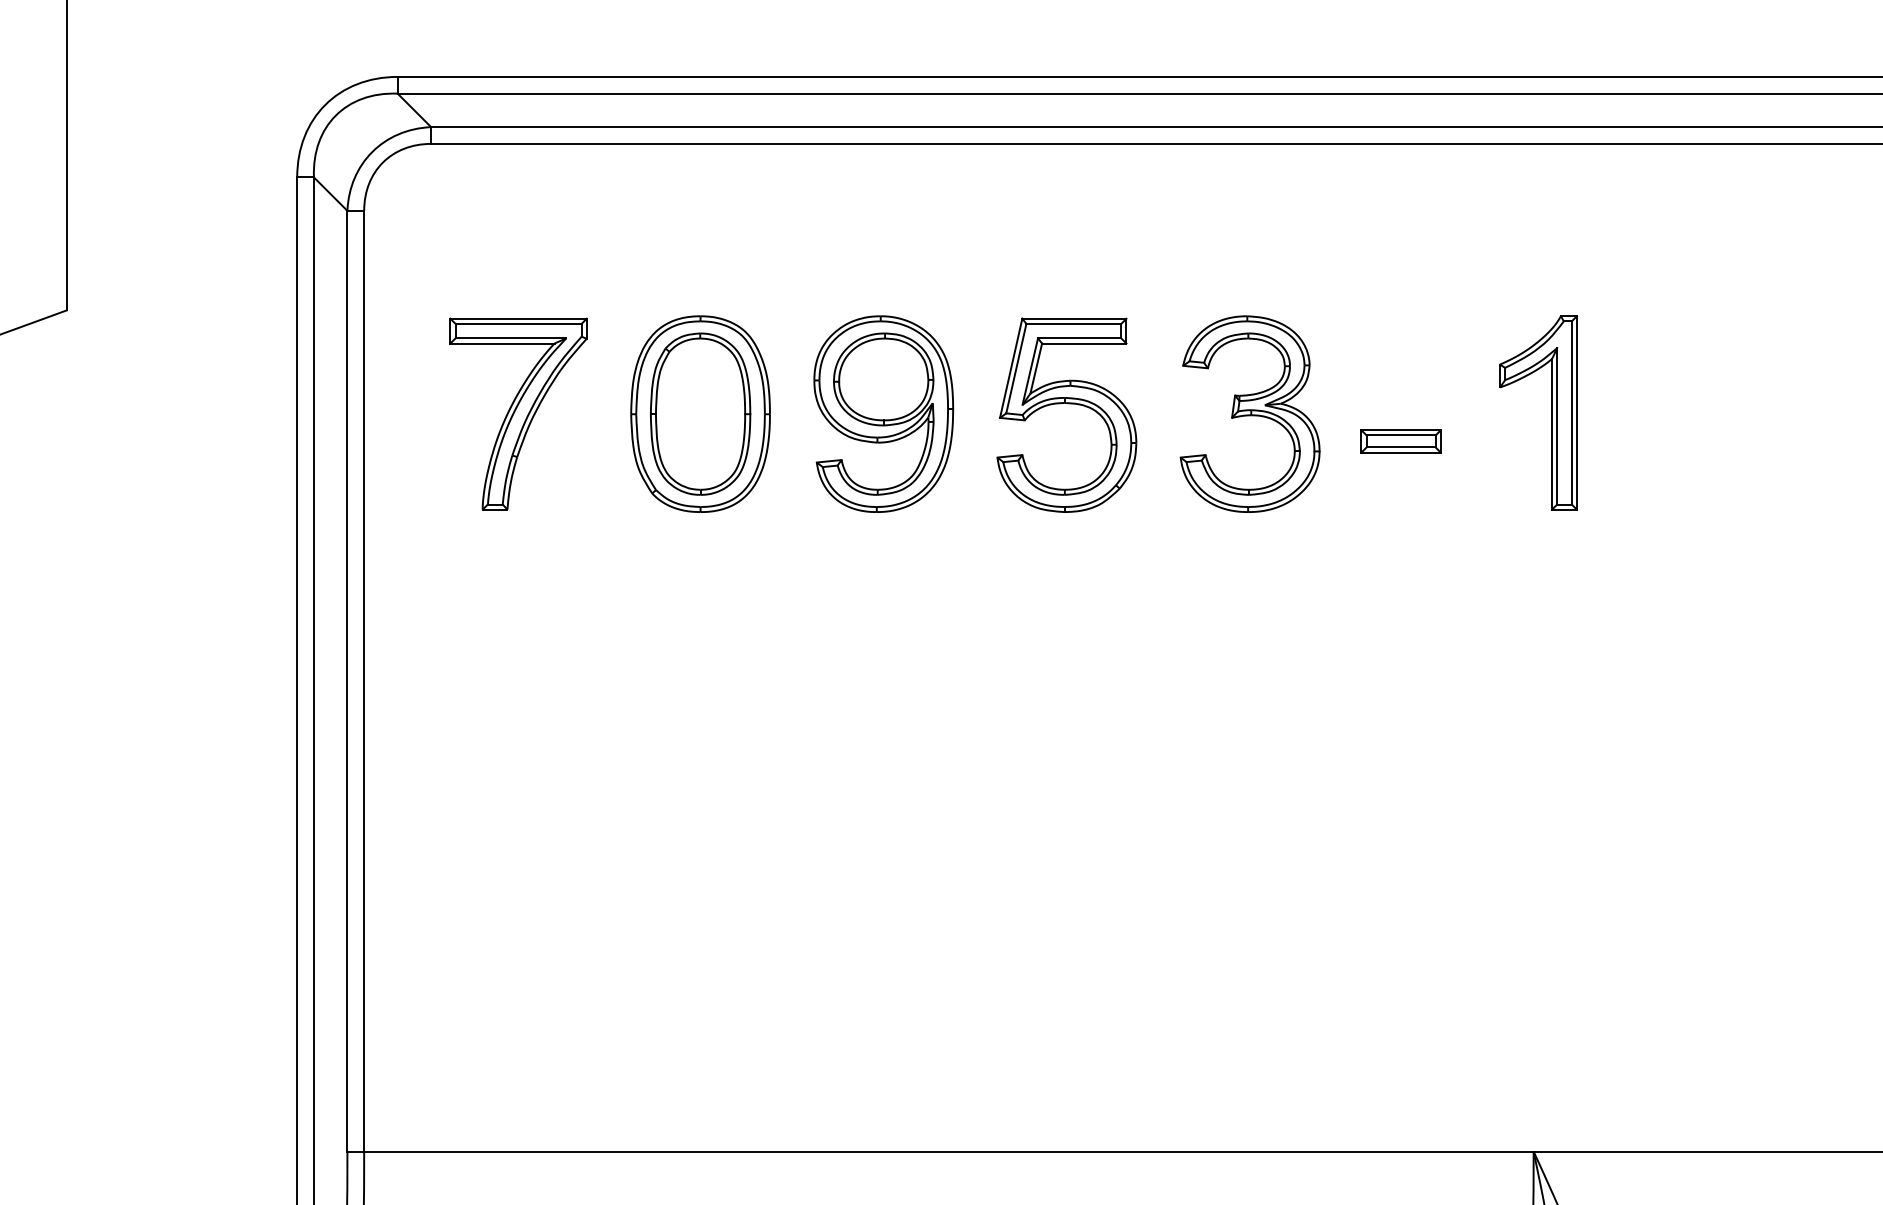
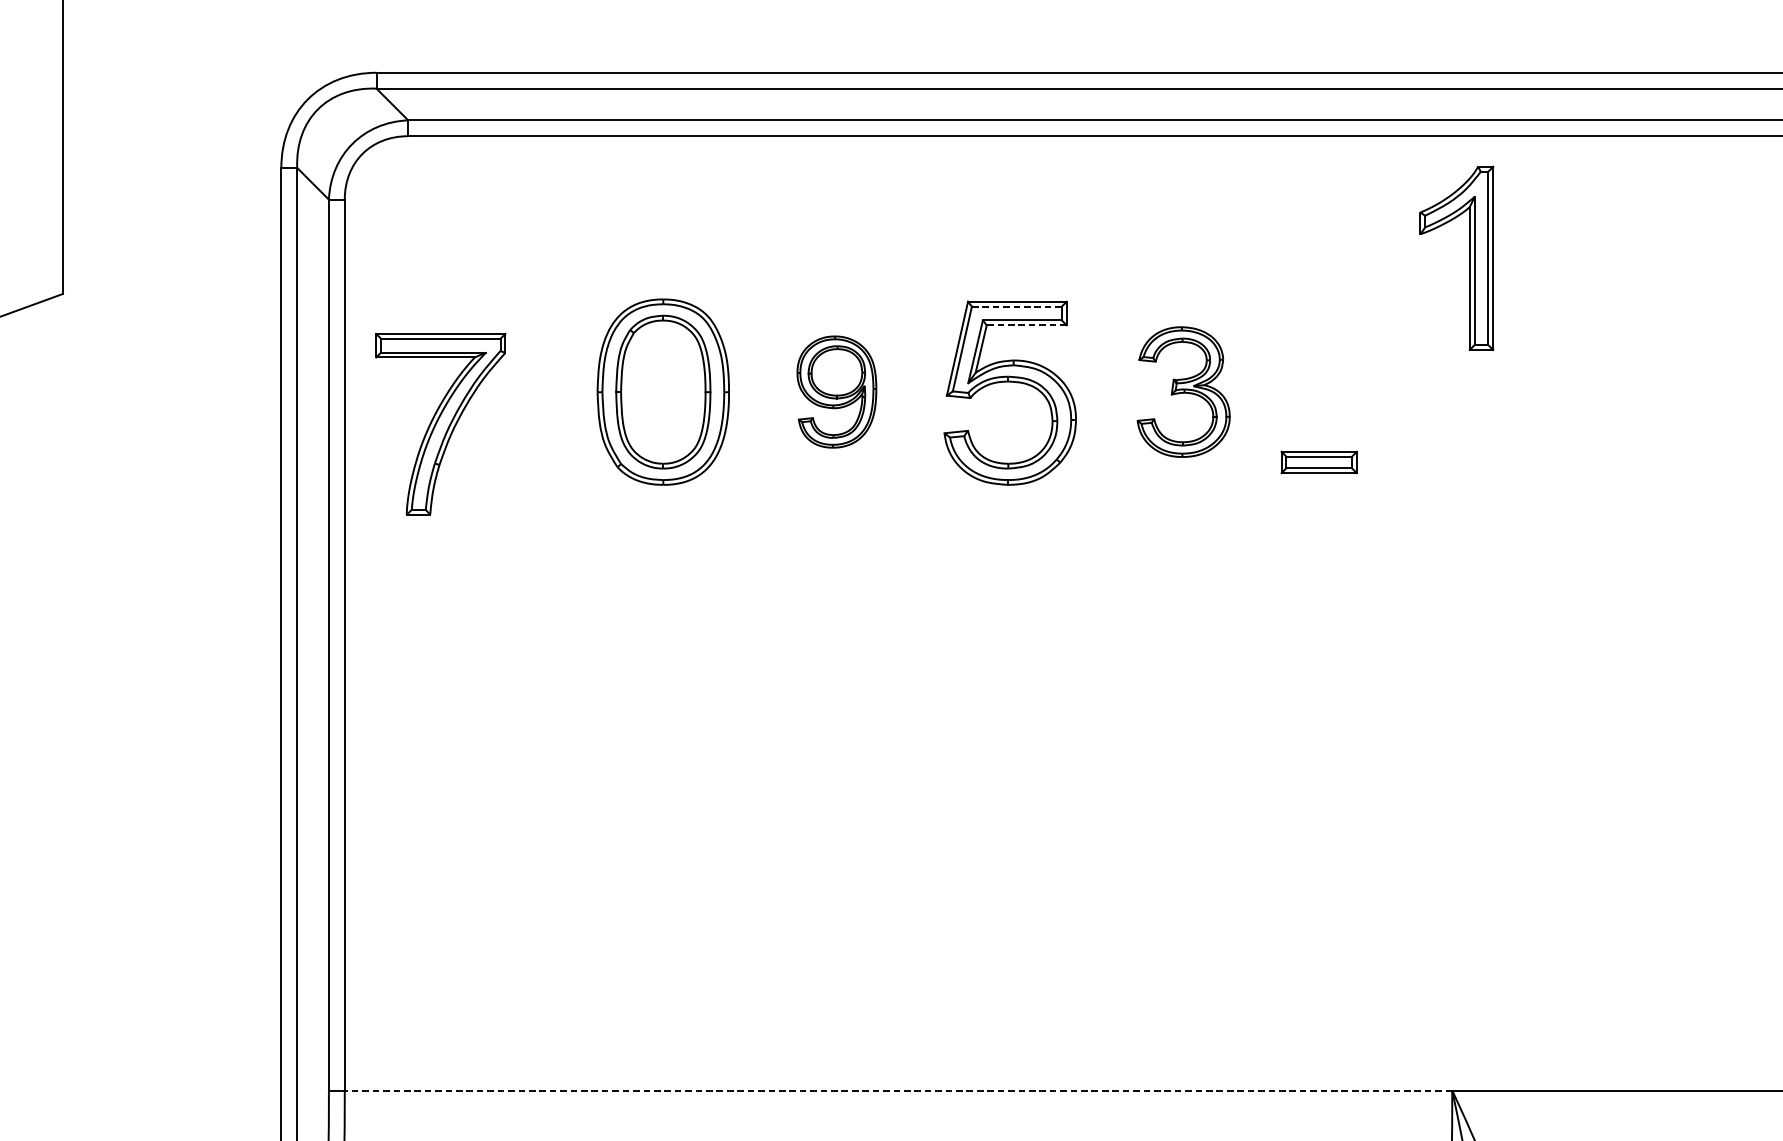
line: (1074, 323) -> (1017, 306), solid -> dashed
line: (1083, 343) -> (1025, 325), solid -> dashed
part: (1551, 412) -> (1469, 257), moved
part: (518, 413) -> (440, 423), moved
part: (883, 413) -> (836, 391), size x0.6
part: (1249, 413) -> (1183, 391), size x0.7
part: (1400, 441) -> (1318, 462), moved
line: (948, 1151) -> (898, 1090), solid -> dashed

